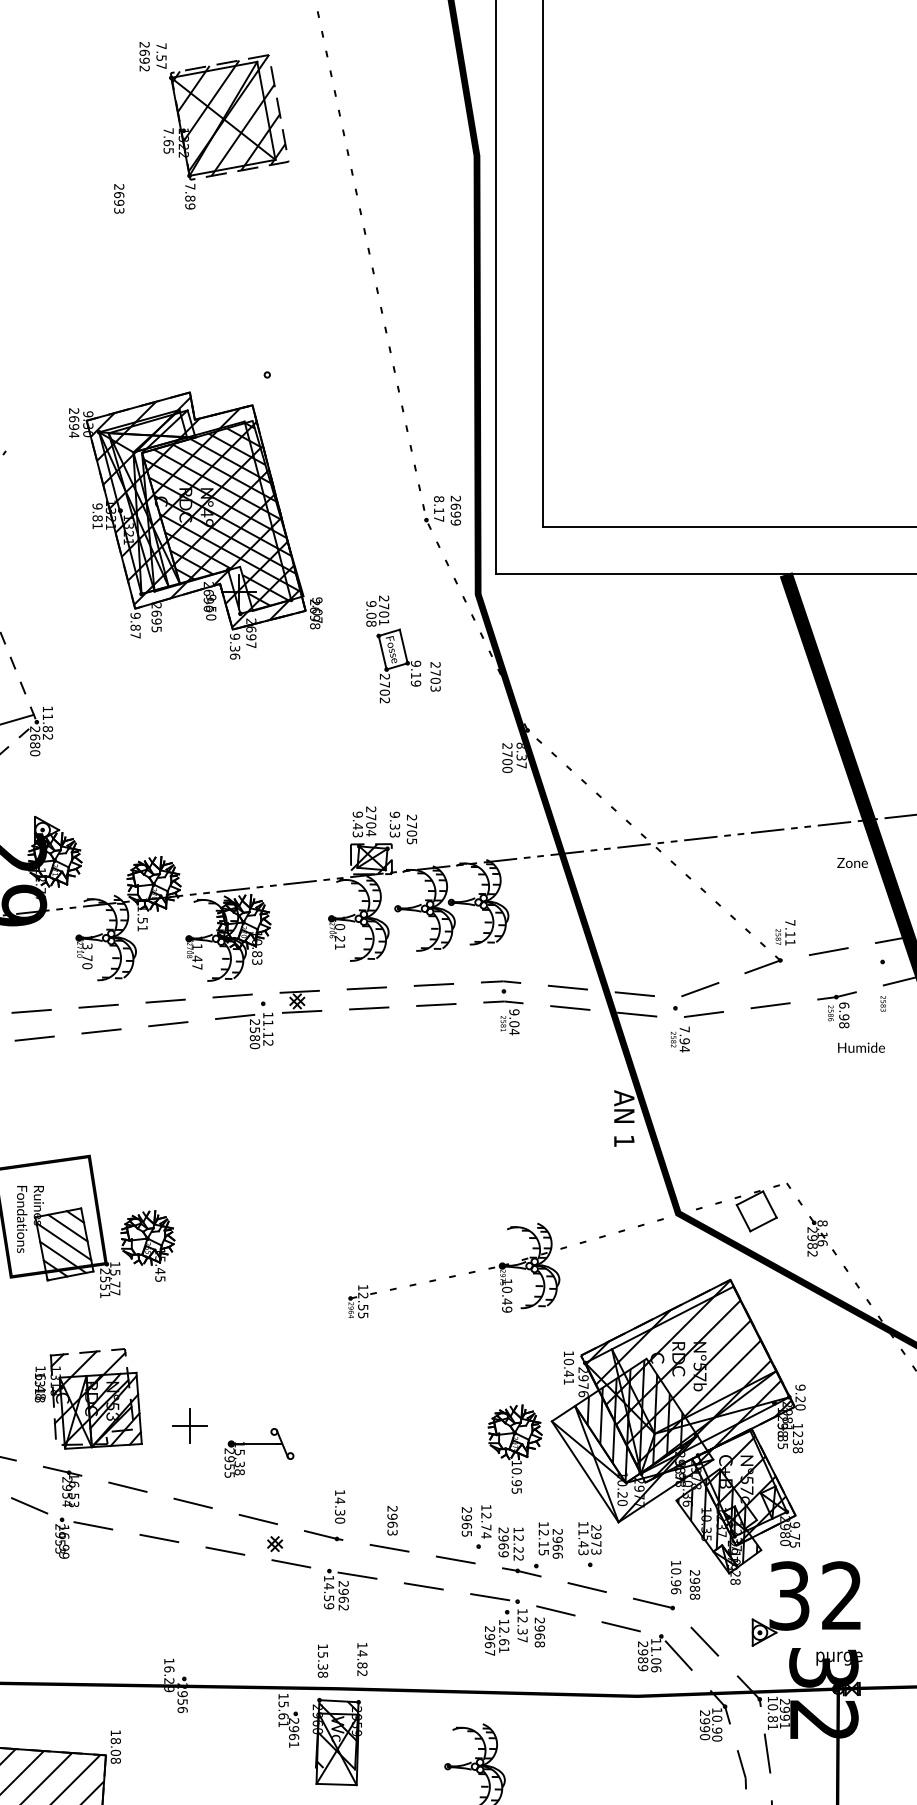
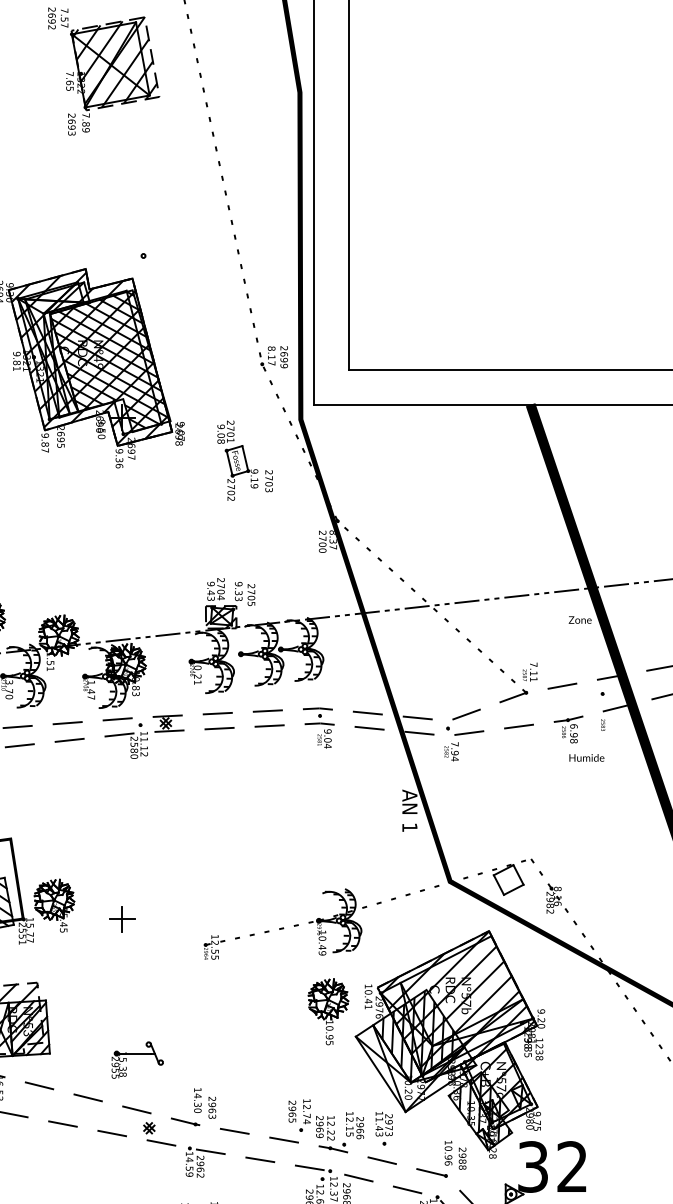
text: (119, 198) -> (72, 124), moved
part: (189, 1425) -> (122, 918), moved
part: (514, 1448) -> (327, 1011), moved
text: (392, 1520) -> (212, 1107), moved

